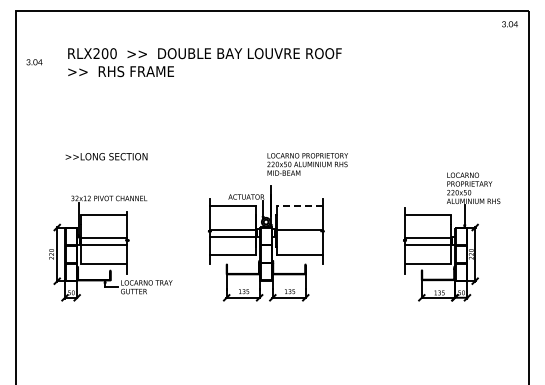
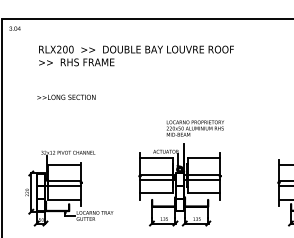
text: (34, 62) -> (15, 28), moved
text: (106, 156) -> (66, 97), moved
text: (307, 164) -> (195, 128), moved
line: (299, 206) -> (203, 158), dashed -> solid
line: (299, 236) -> (203, 179), added

